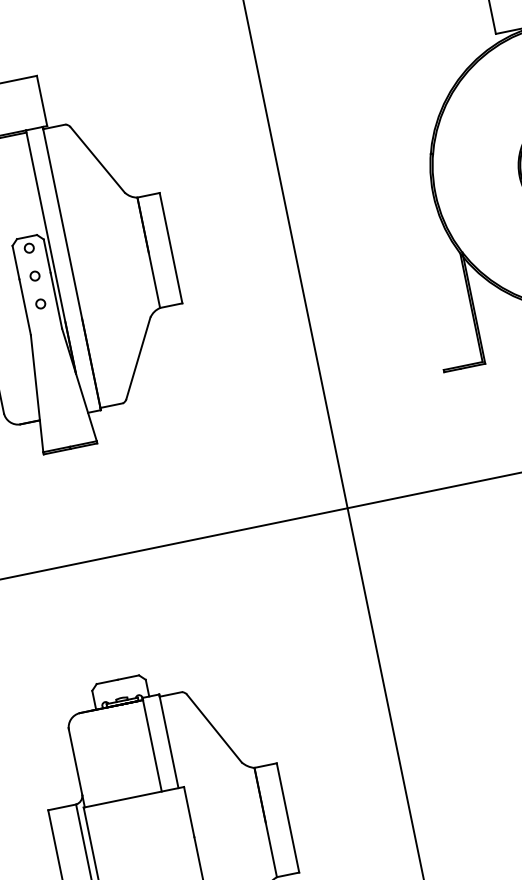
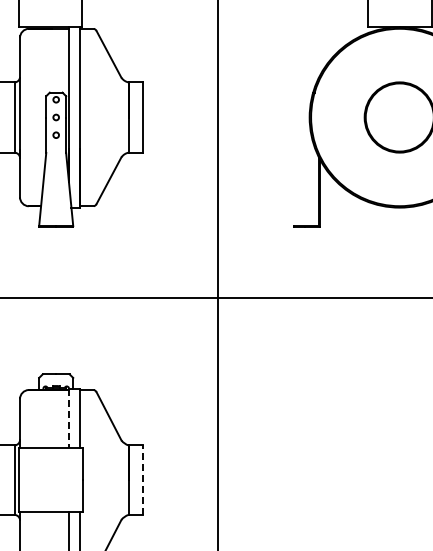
line: (151, 745) -> (68, 418), solid -> dashed
line: (287, 818) -> (142, 480), solid -> dashed

